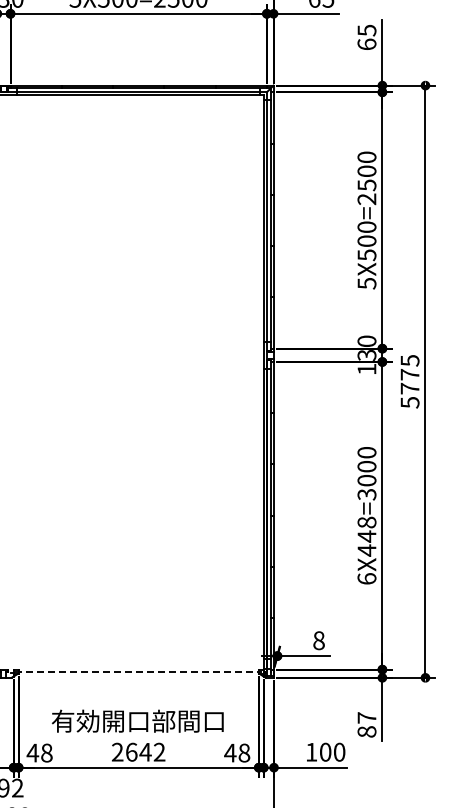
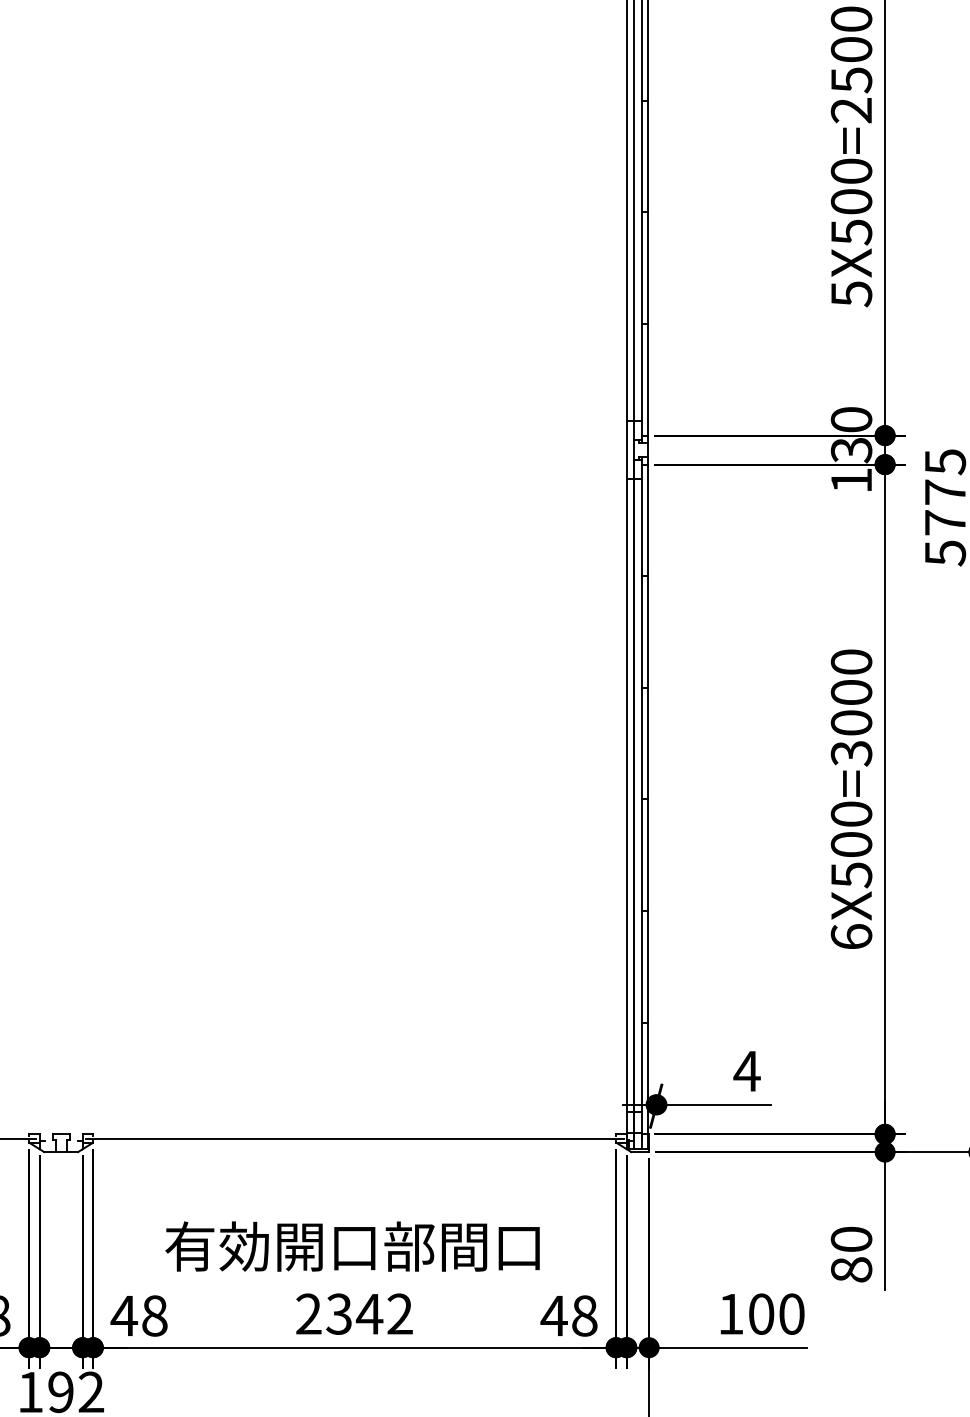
text: (366, 536) -> (850, 844), 6X448=3000 -> 6X500=3000
text: (318, 640) -> (746, 1070), 8 -> 4
line: (139, 671) -> (356, 1138), dashed -> solid
text: (366, 717) -> (850, 1238), 87 -> 80
text: (131, 751) -> (338, 1312), 2642 -> 2342

